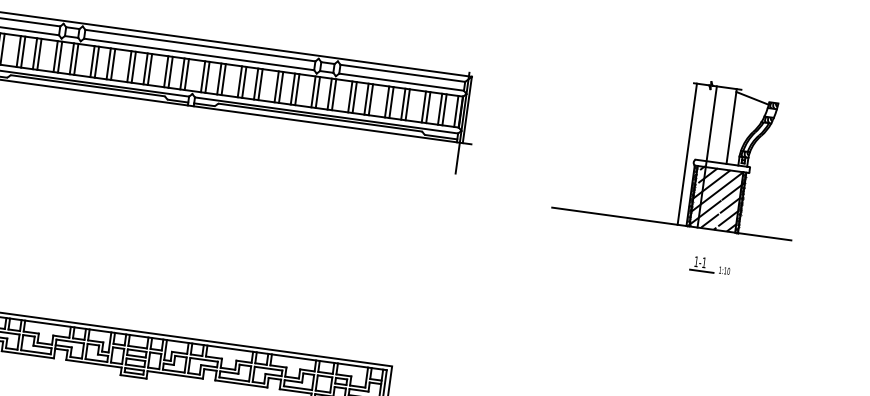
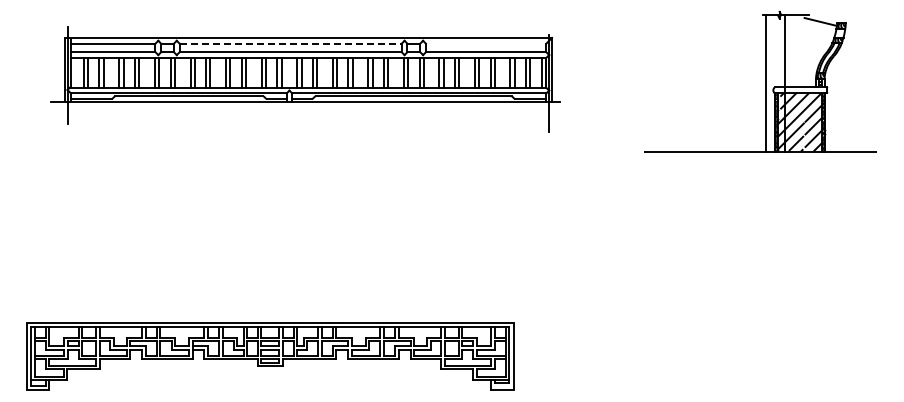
line: (201, 45) -> (291, 43), solid -> dashed
line: (402, 73) -> (485, 43), removed
line: (731, 126) -> (804, 51), removed
part: (710, 265) -> (802, 185), removed

